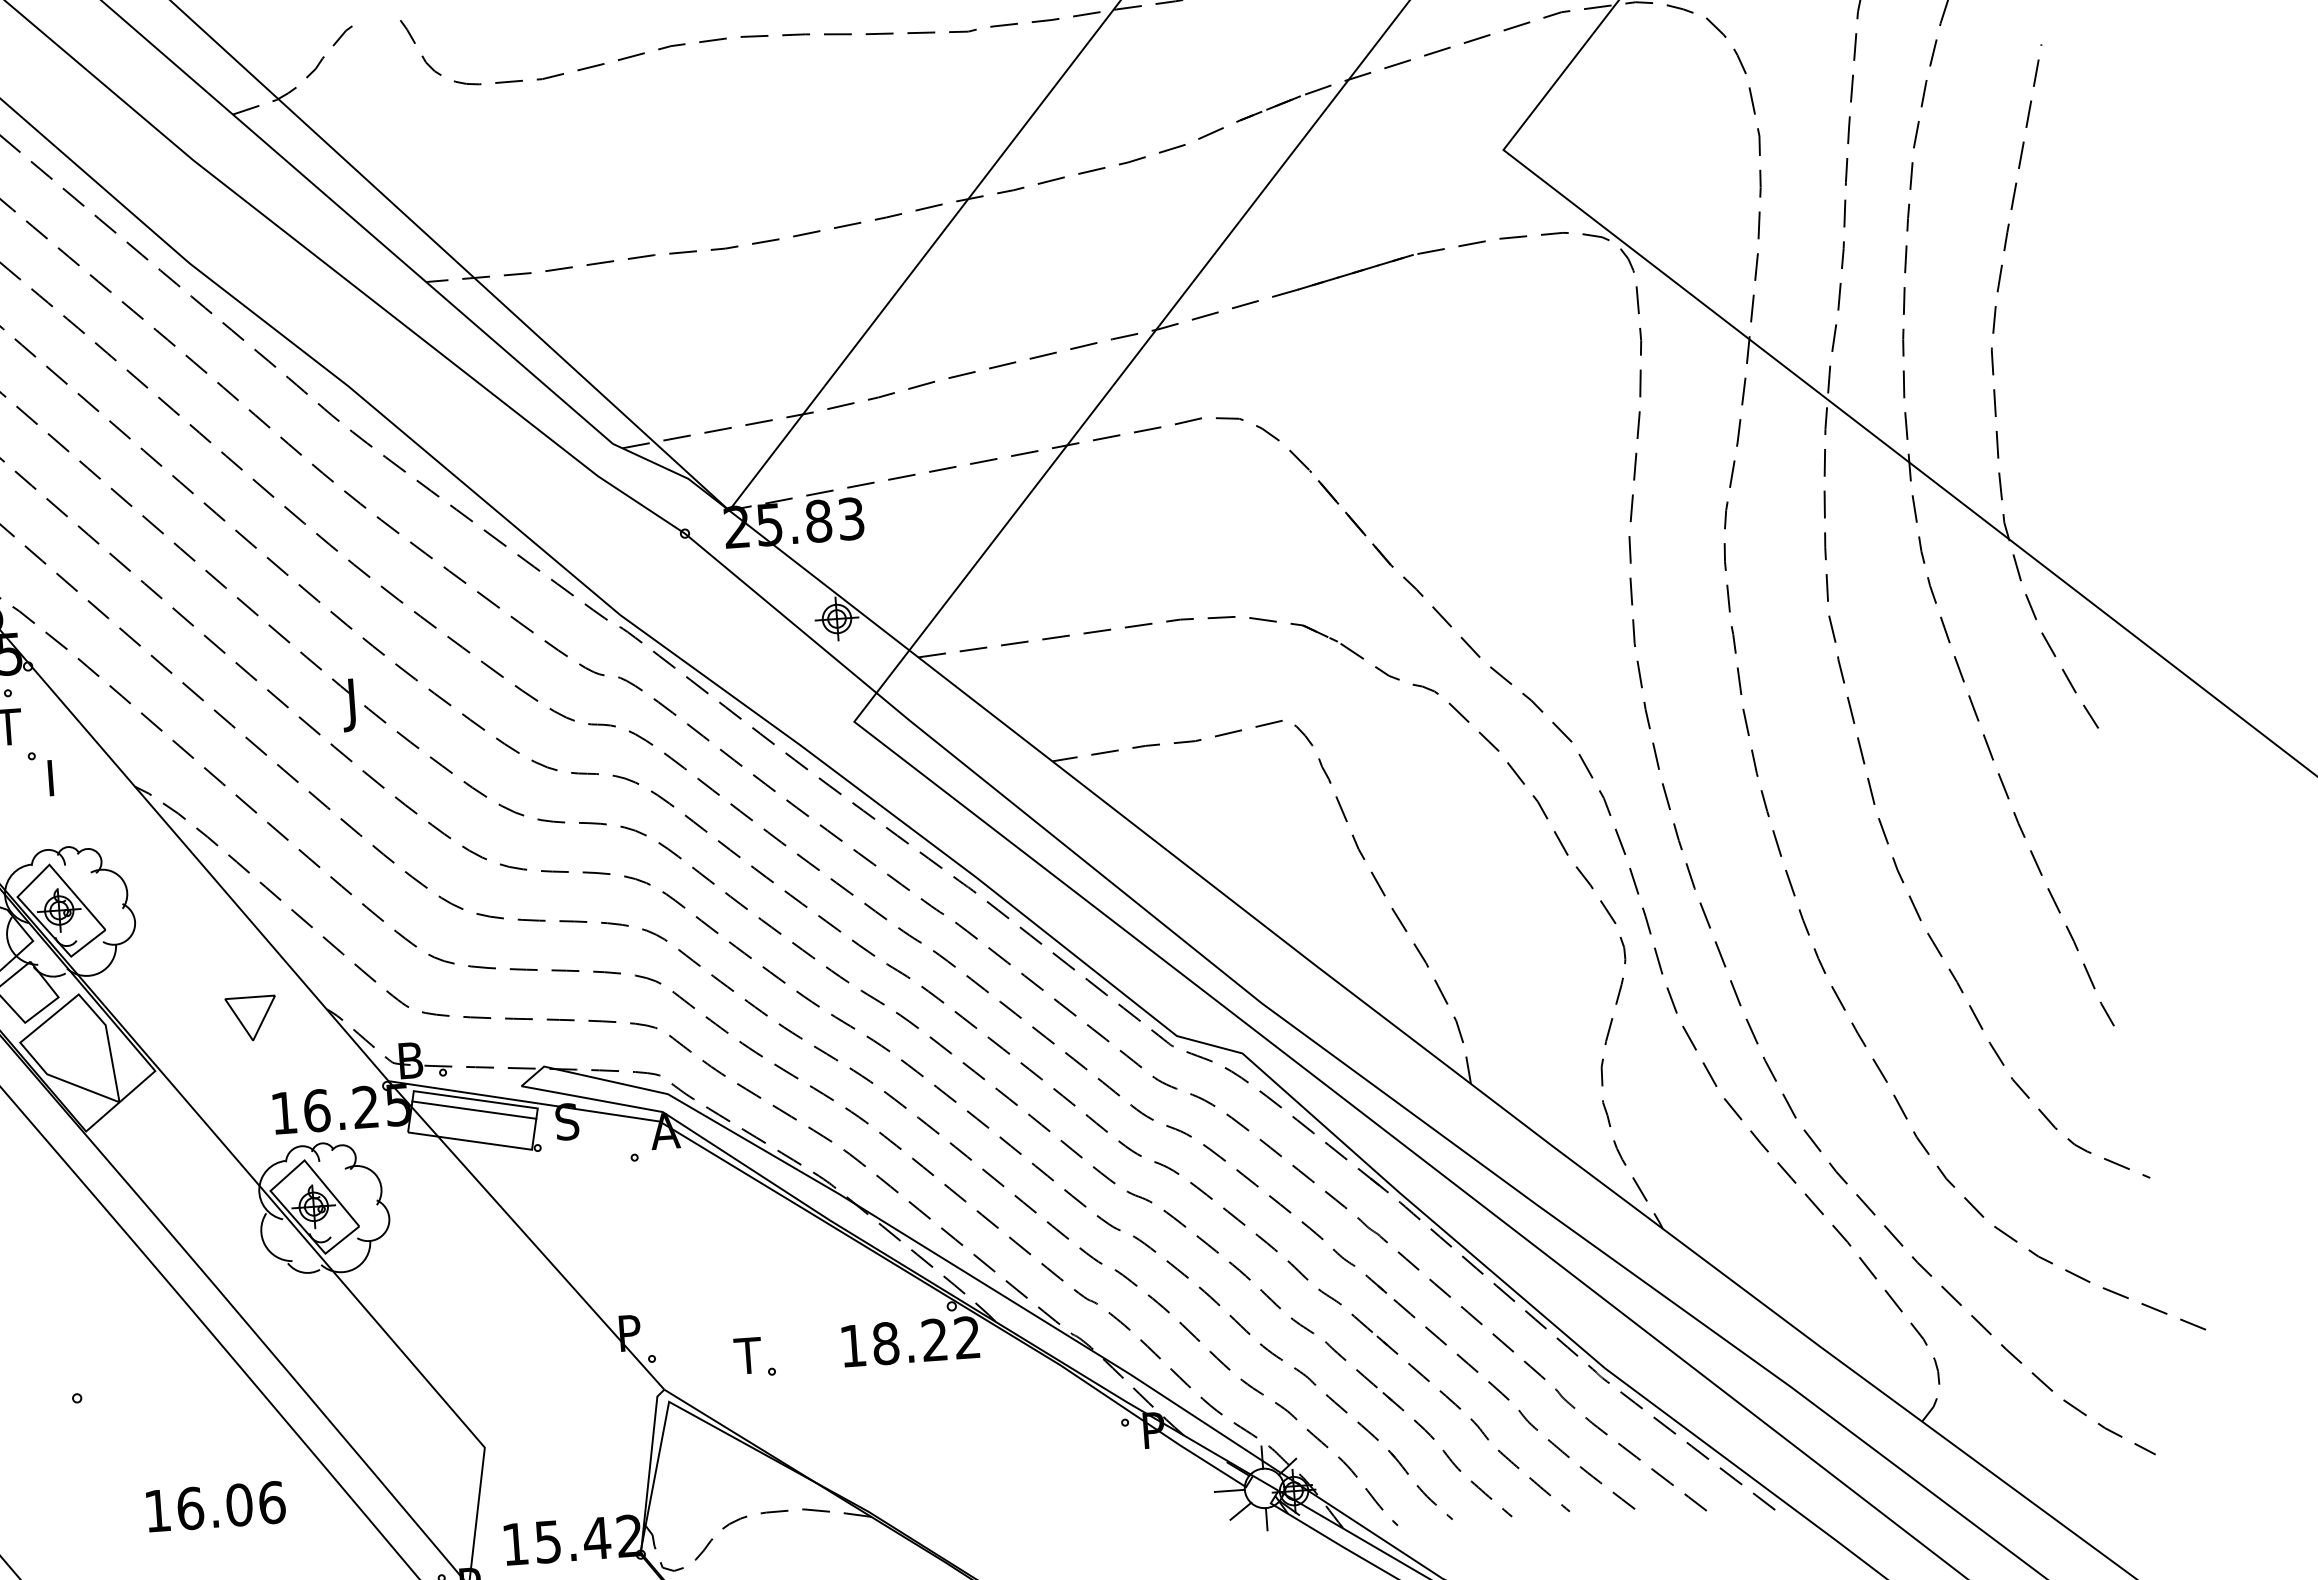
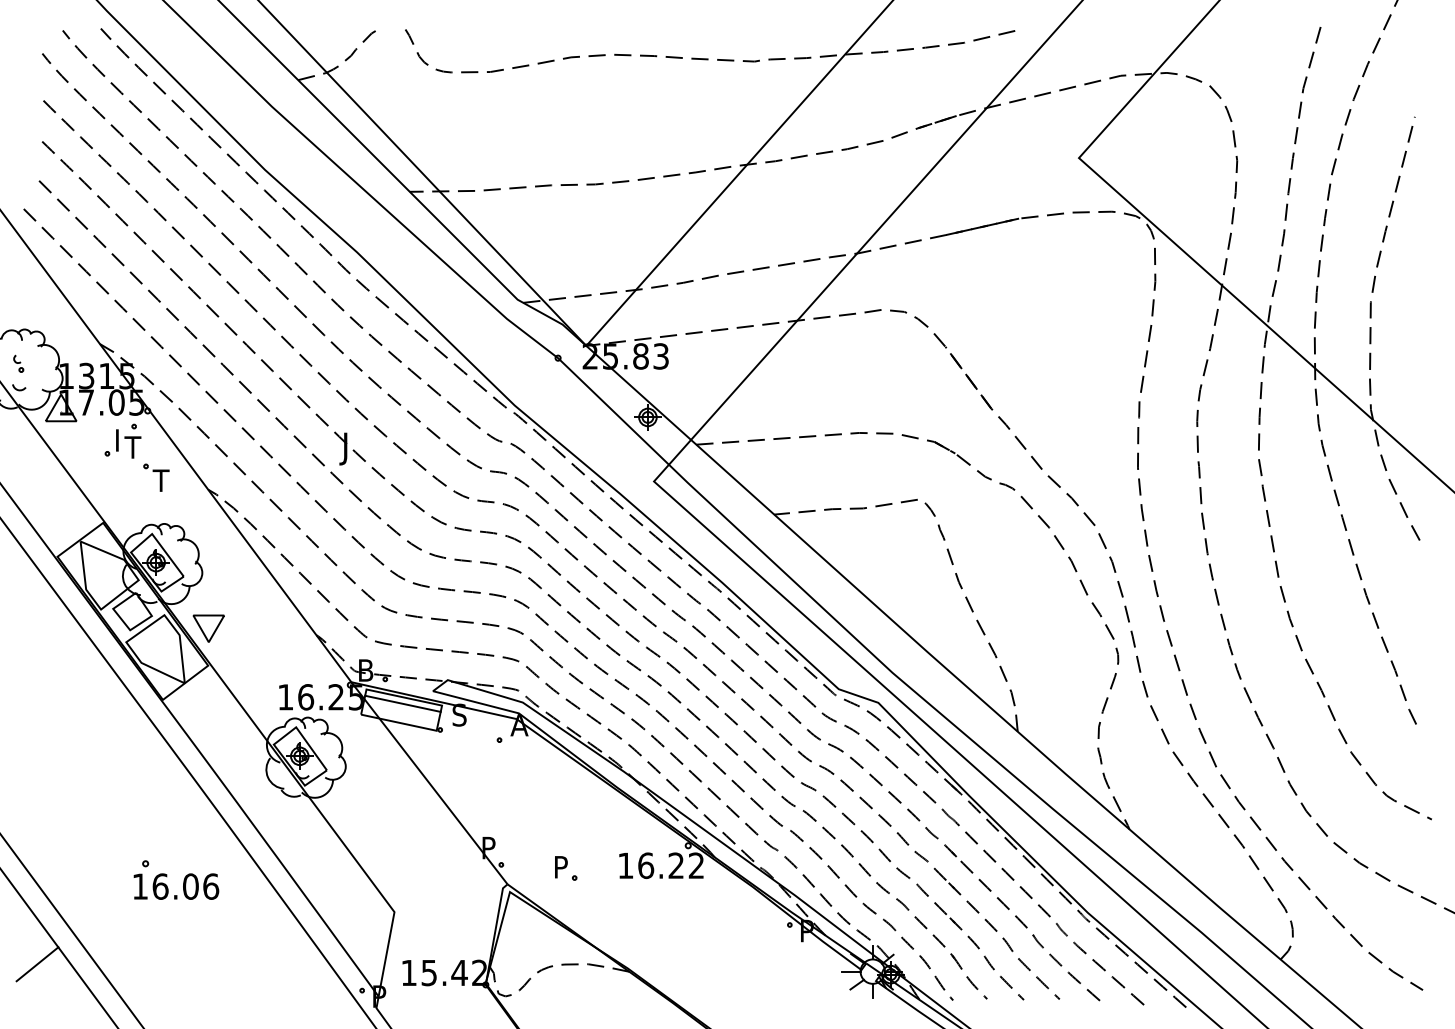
text: (56, 777) -> (160, 480), I -> T
part: (251, 1018) -> (208, 628), moved
text: (886, 1343) -> (646, 865), 18.22 -> 16.22
text: (747, 1356) -> (560, 867), T -> P
text: (216, 1506) -> (176, 886), moved

